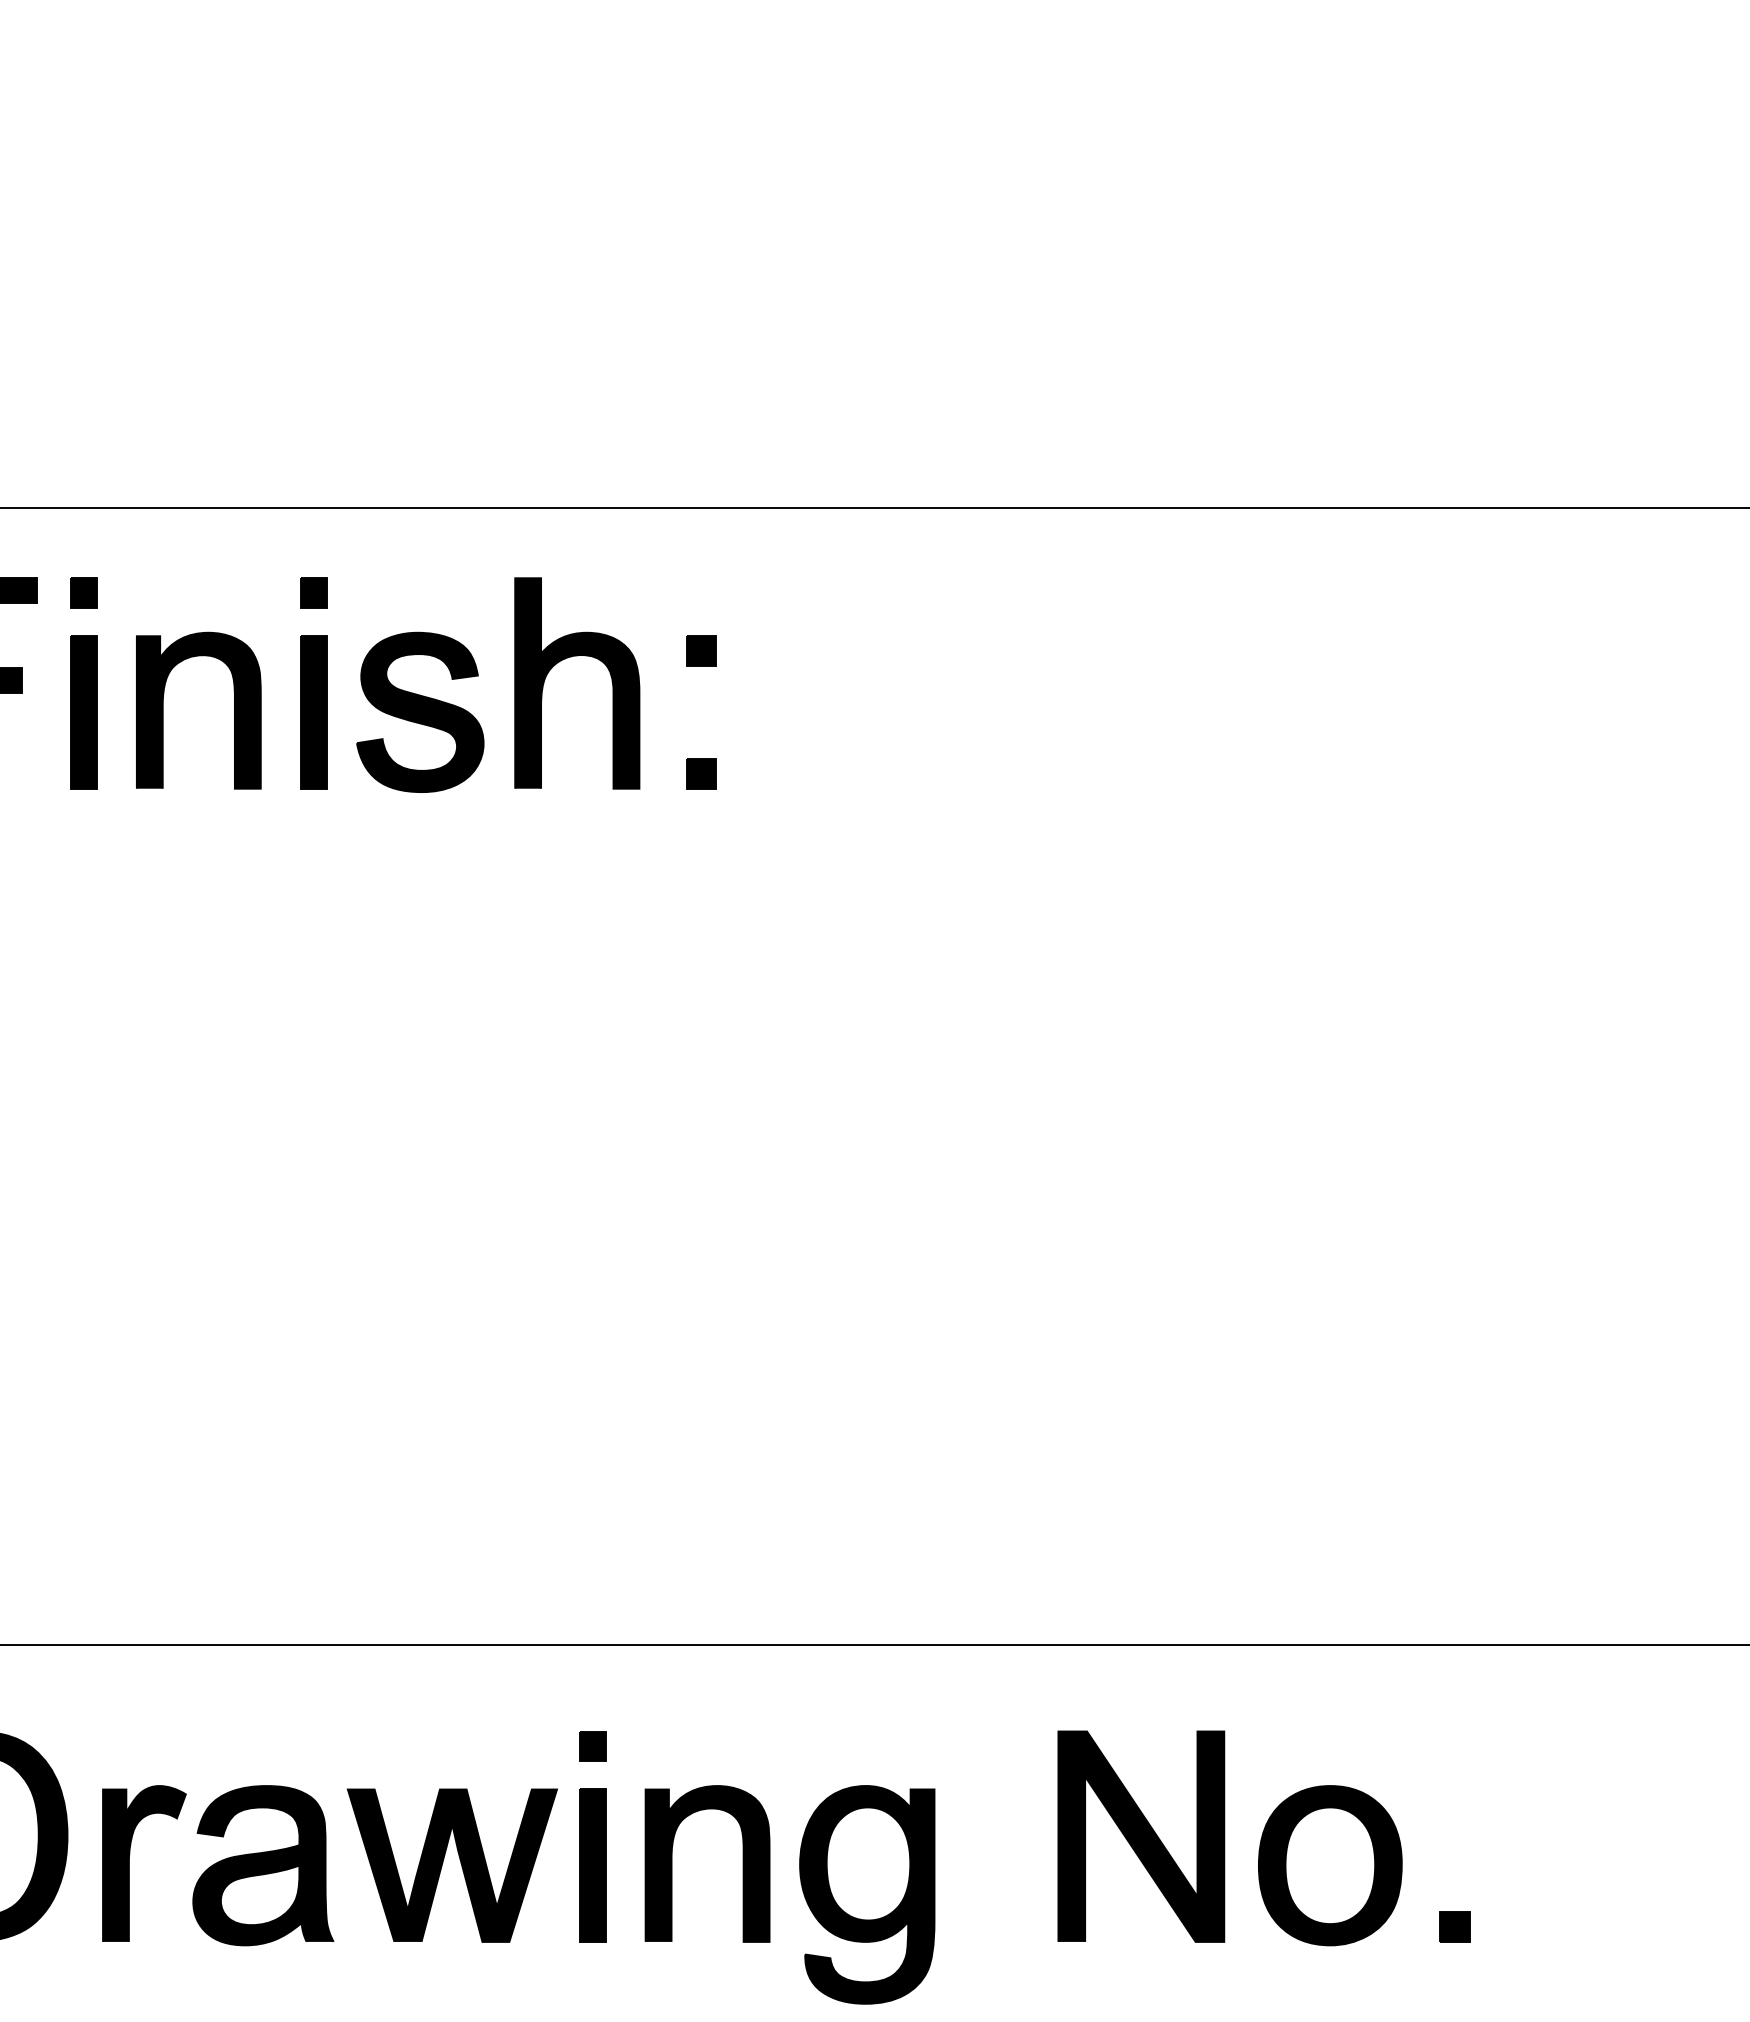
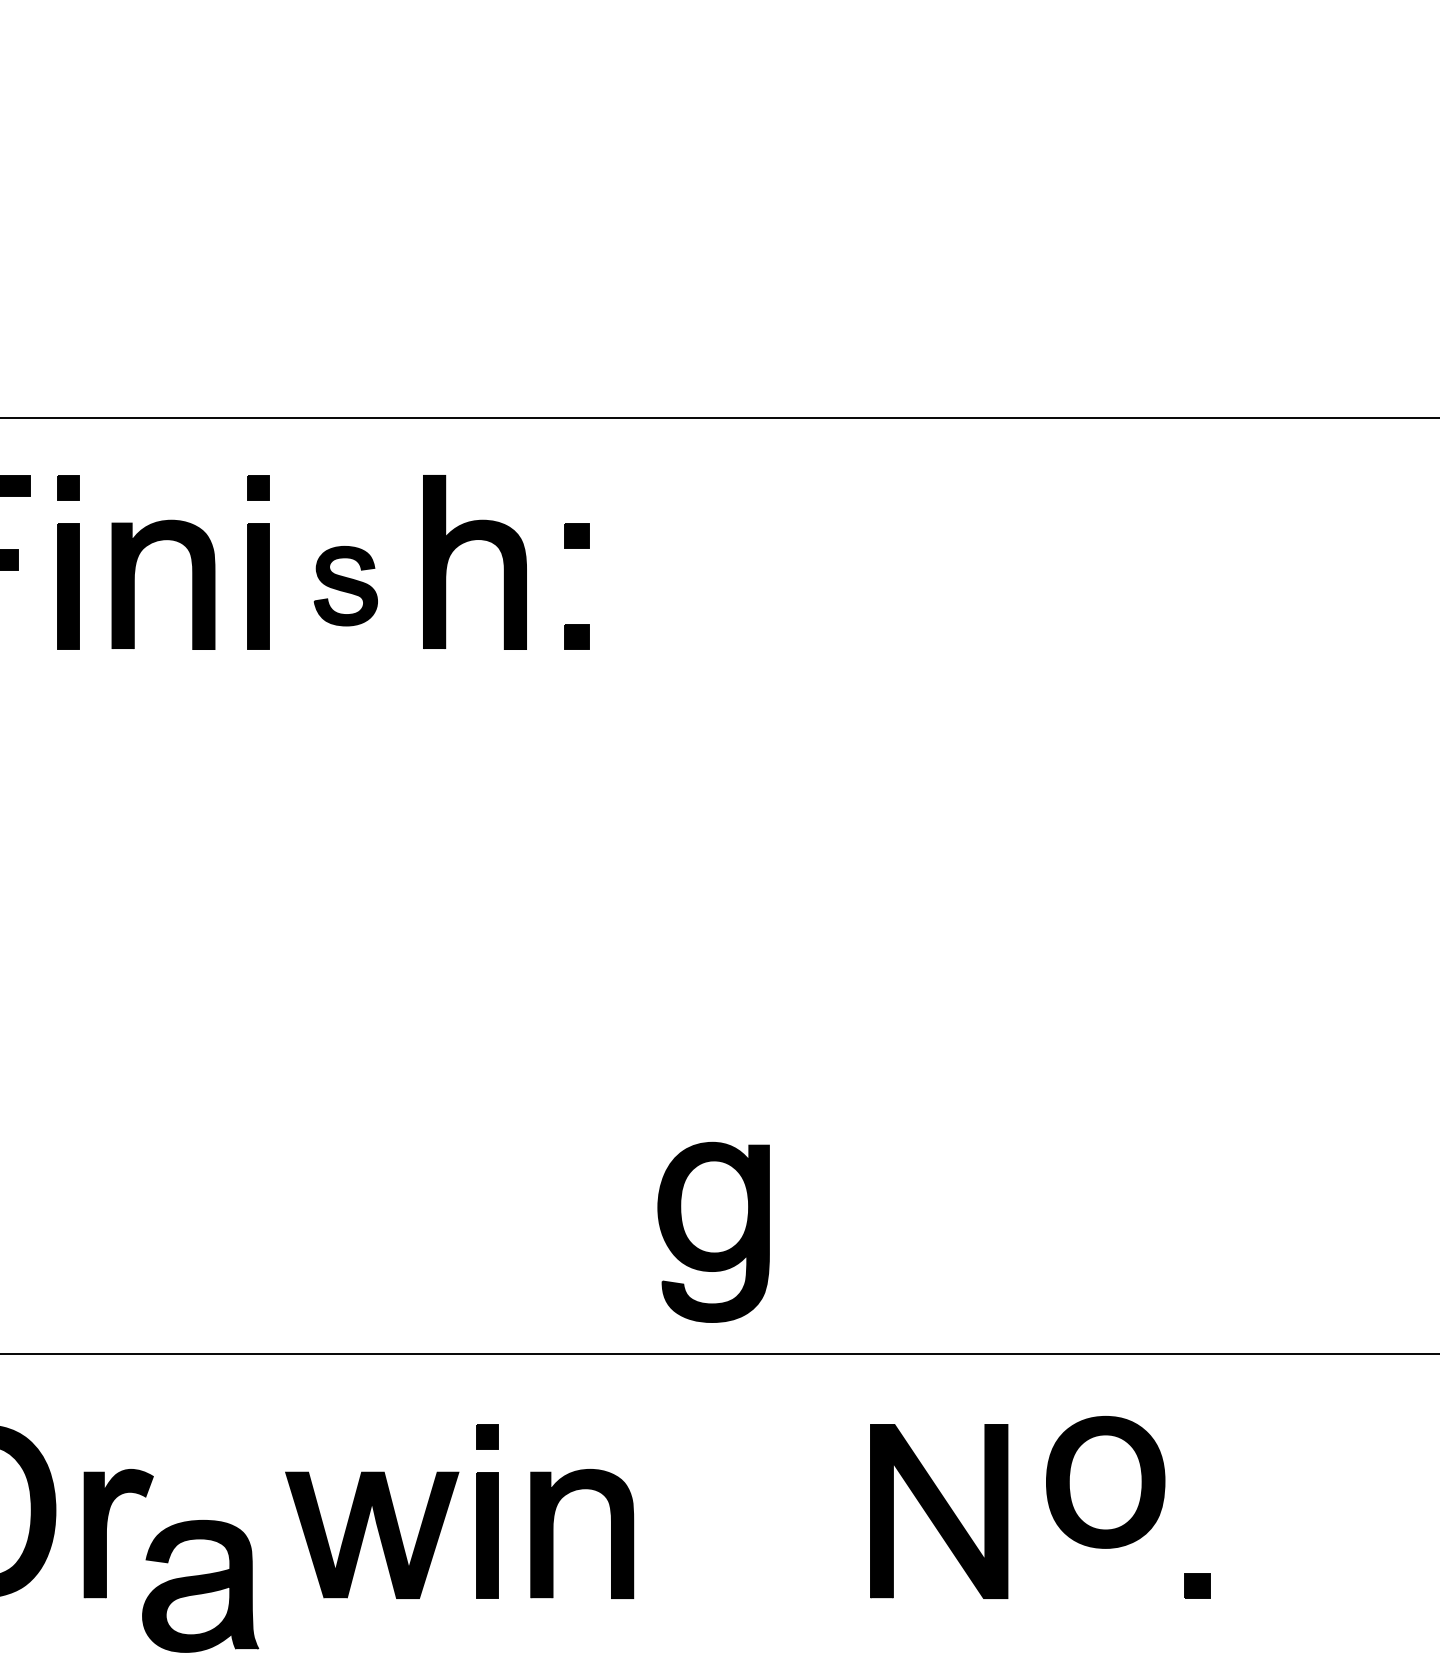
part: (419, 711) -> (345, 585), size x0.6
part: (263, 1865) -> (200, 1586), moved
part: (1330, 1865) -> (1105, 1482), moved
part: (867, 1893) -> (713, 1231), moved

